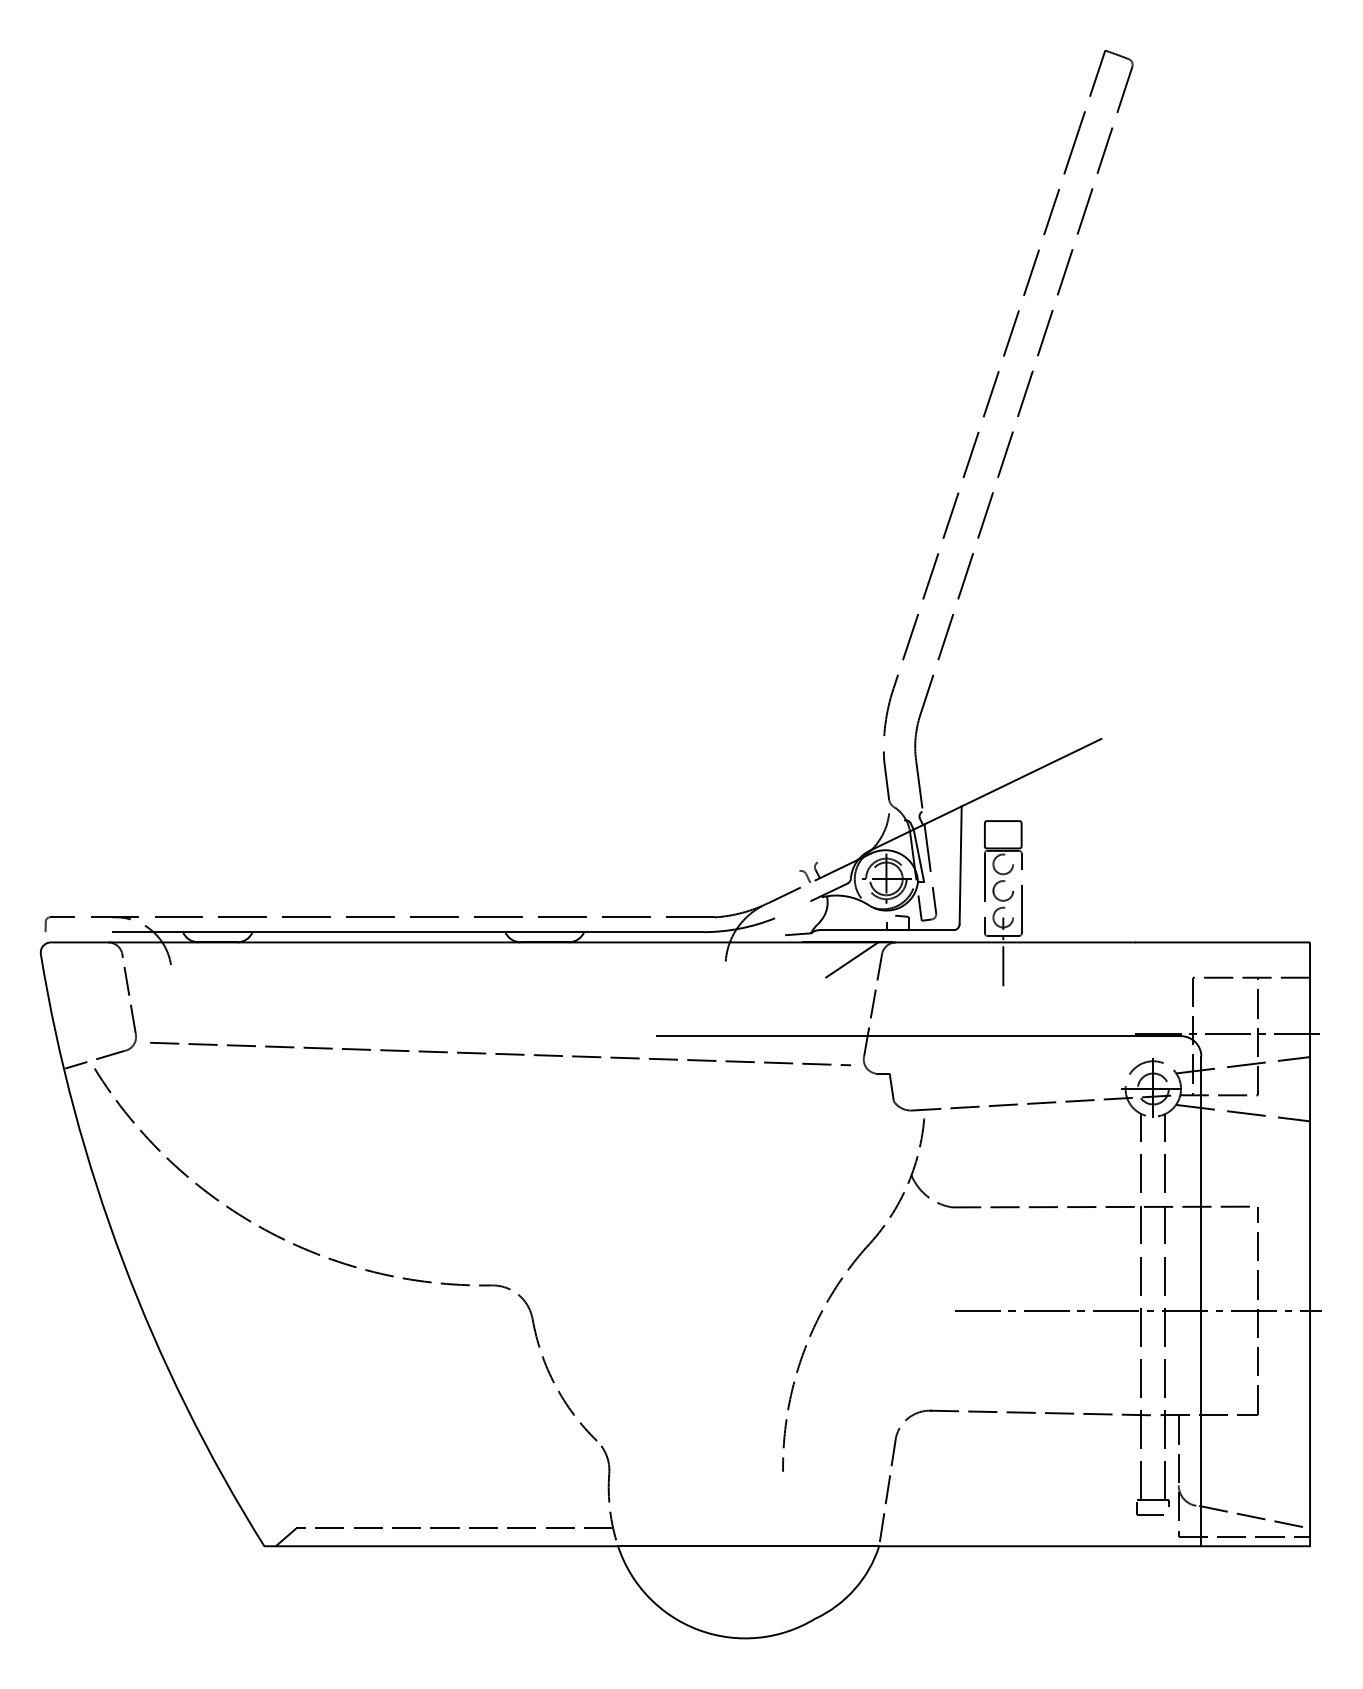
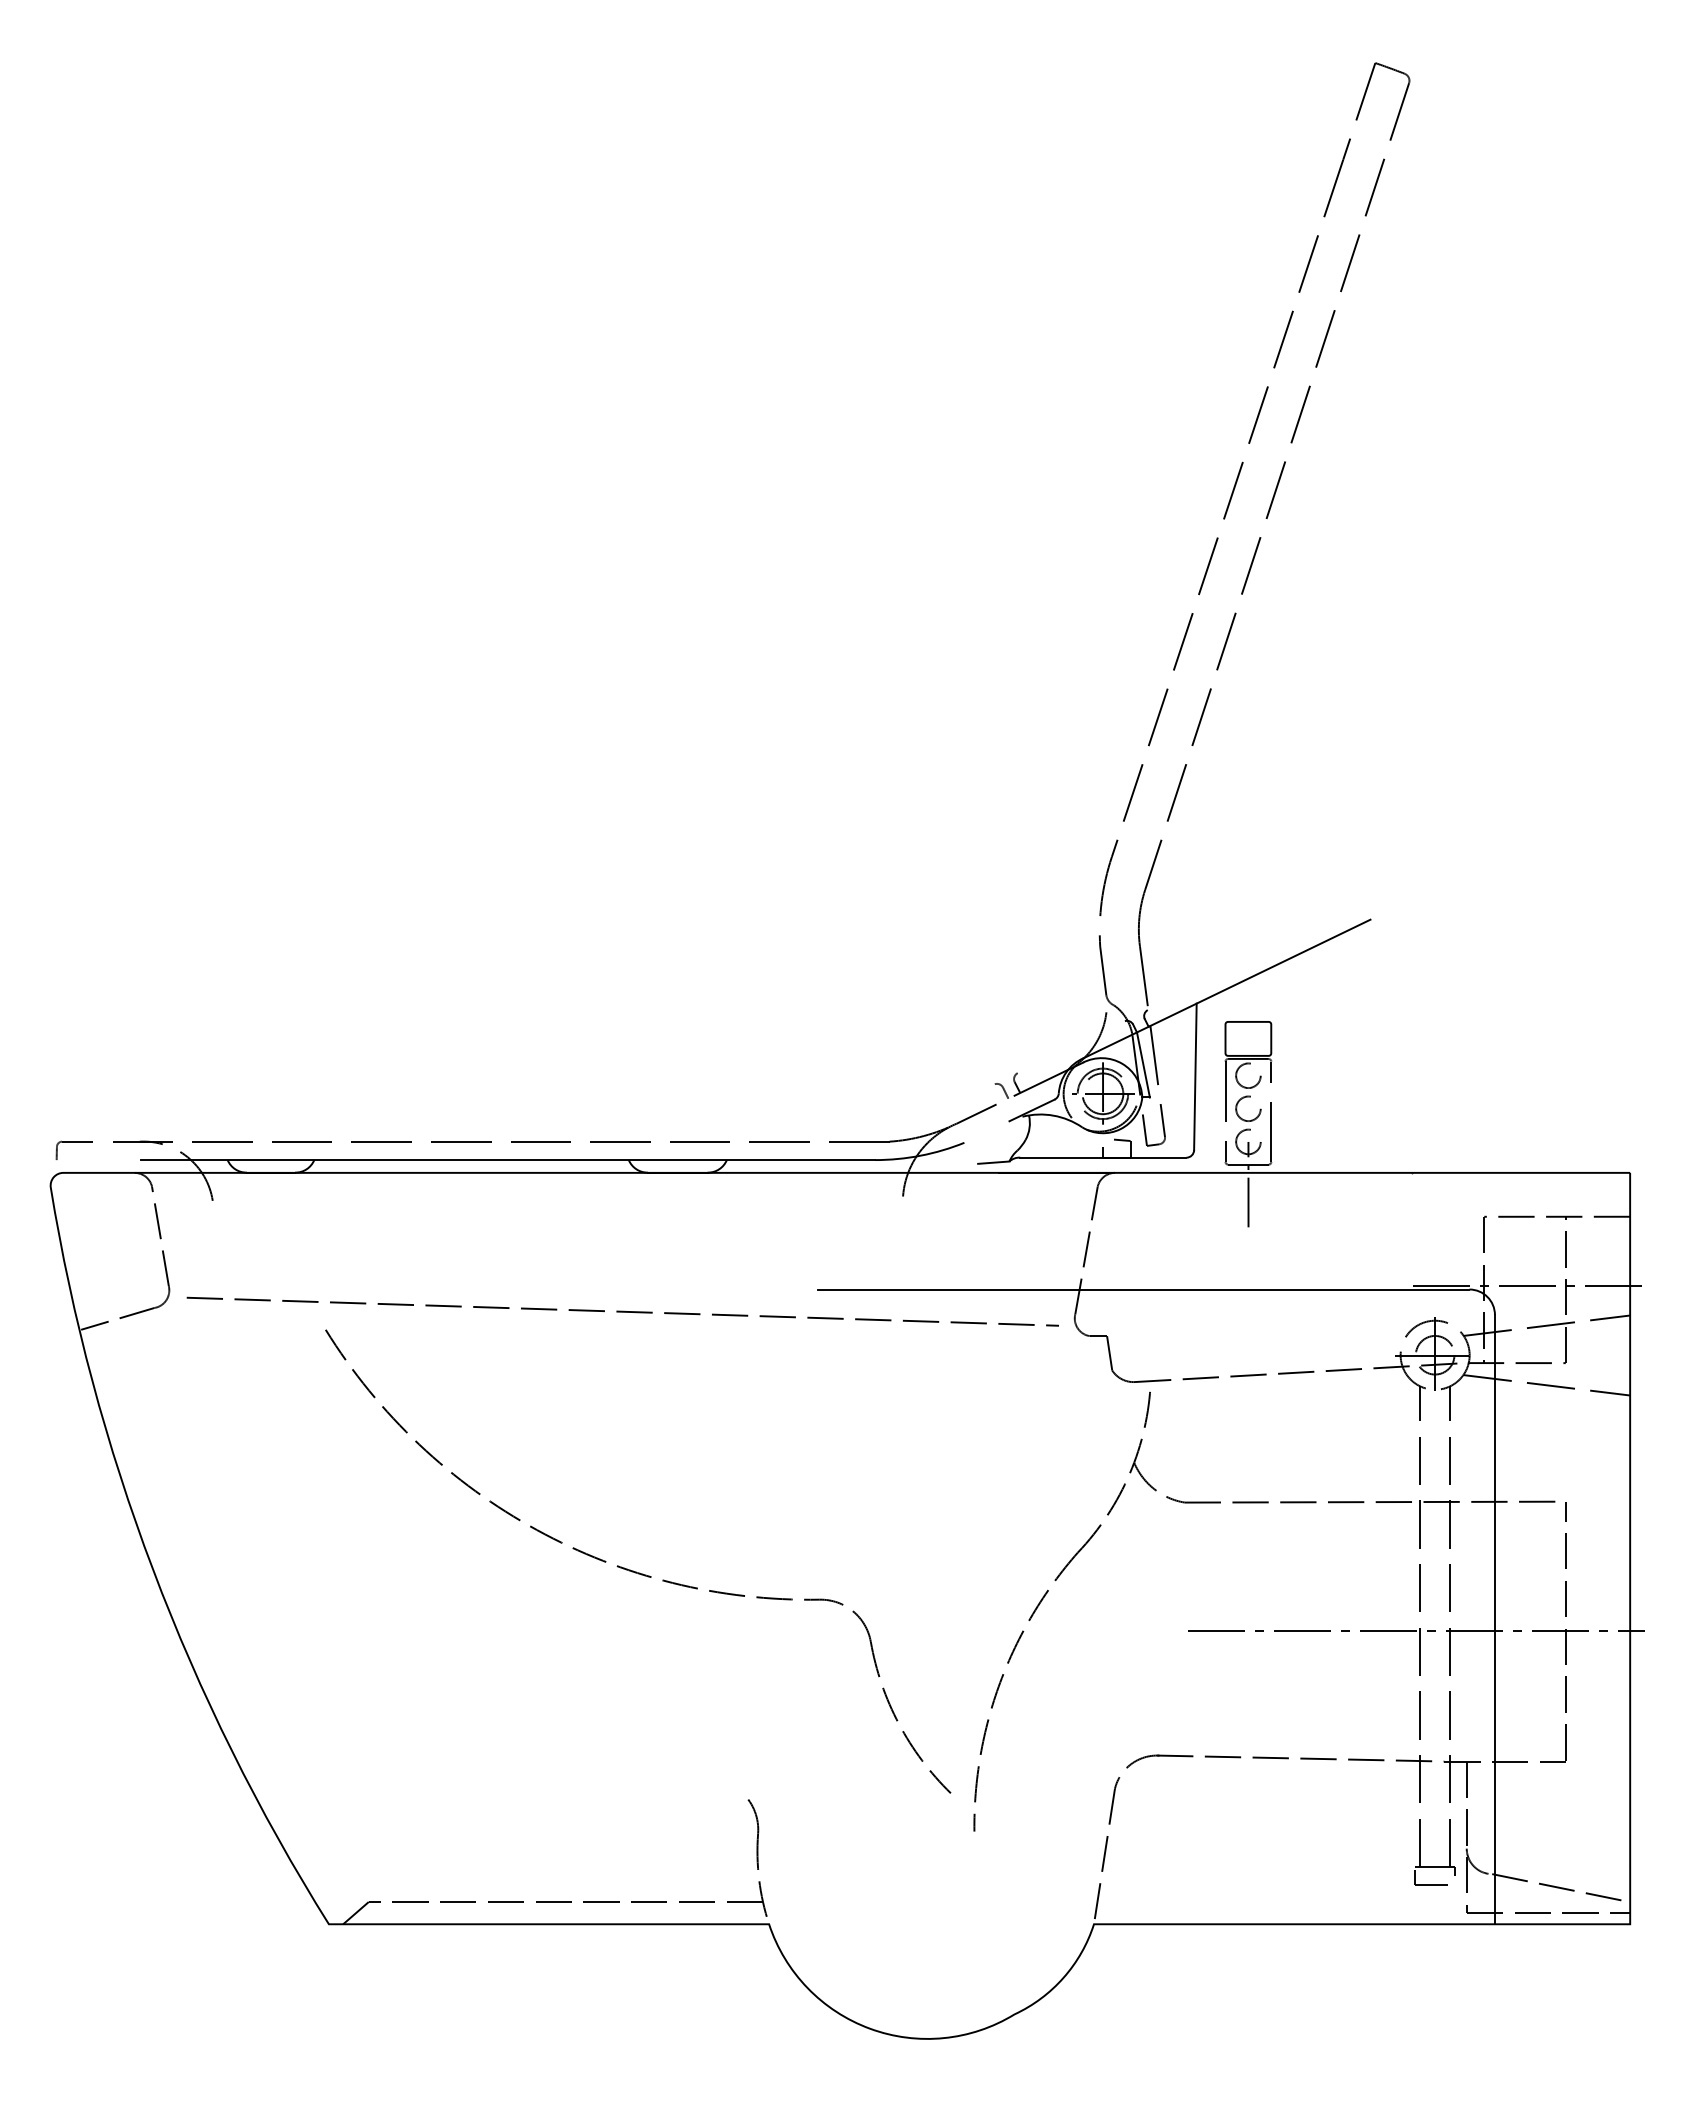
line: (851, 959) -> (1059, 1194), removed
part: (344, 1262) -> (636, 1571), moved
line: (748, 1546) -> (931, 1924), removed

